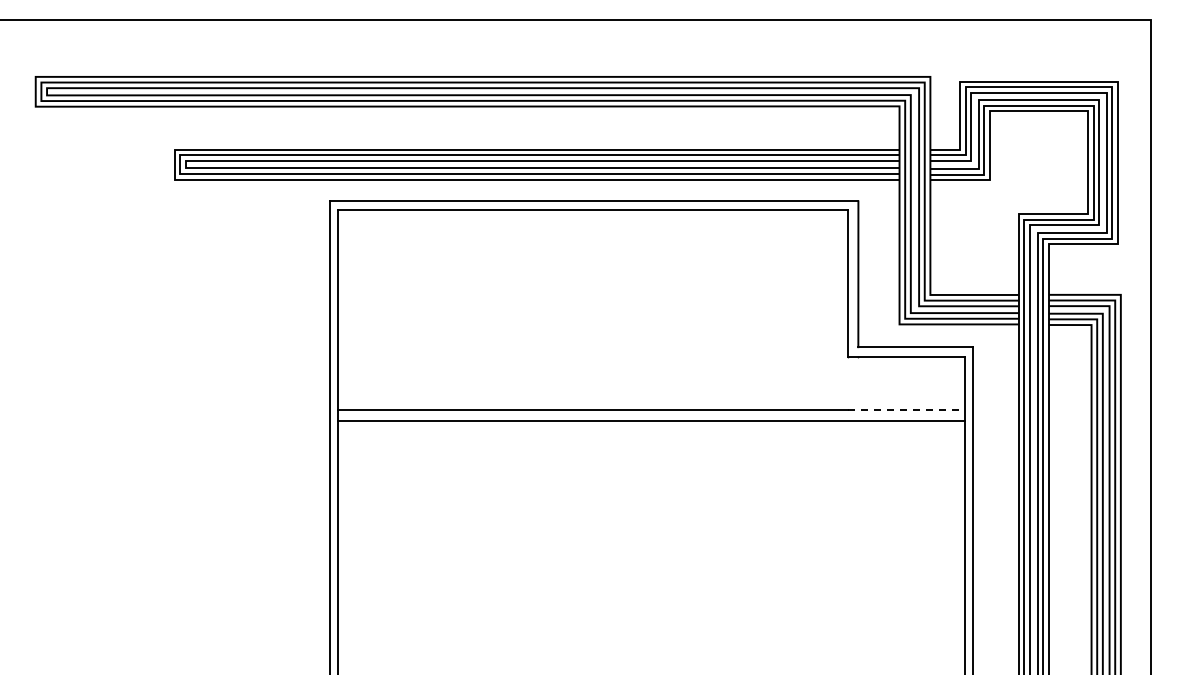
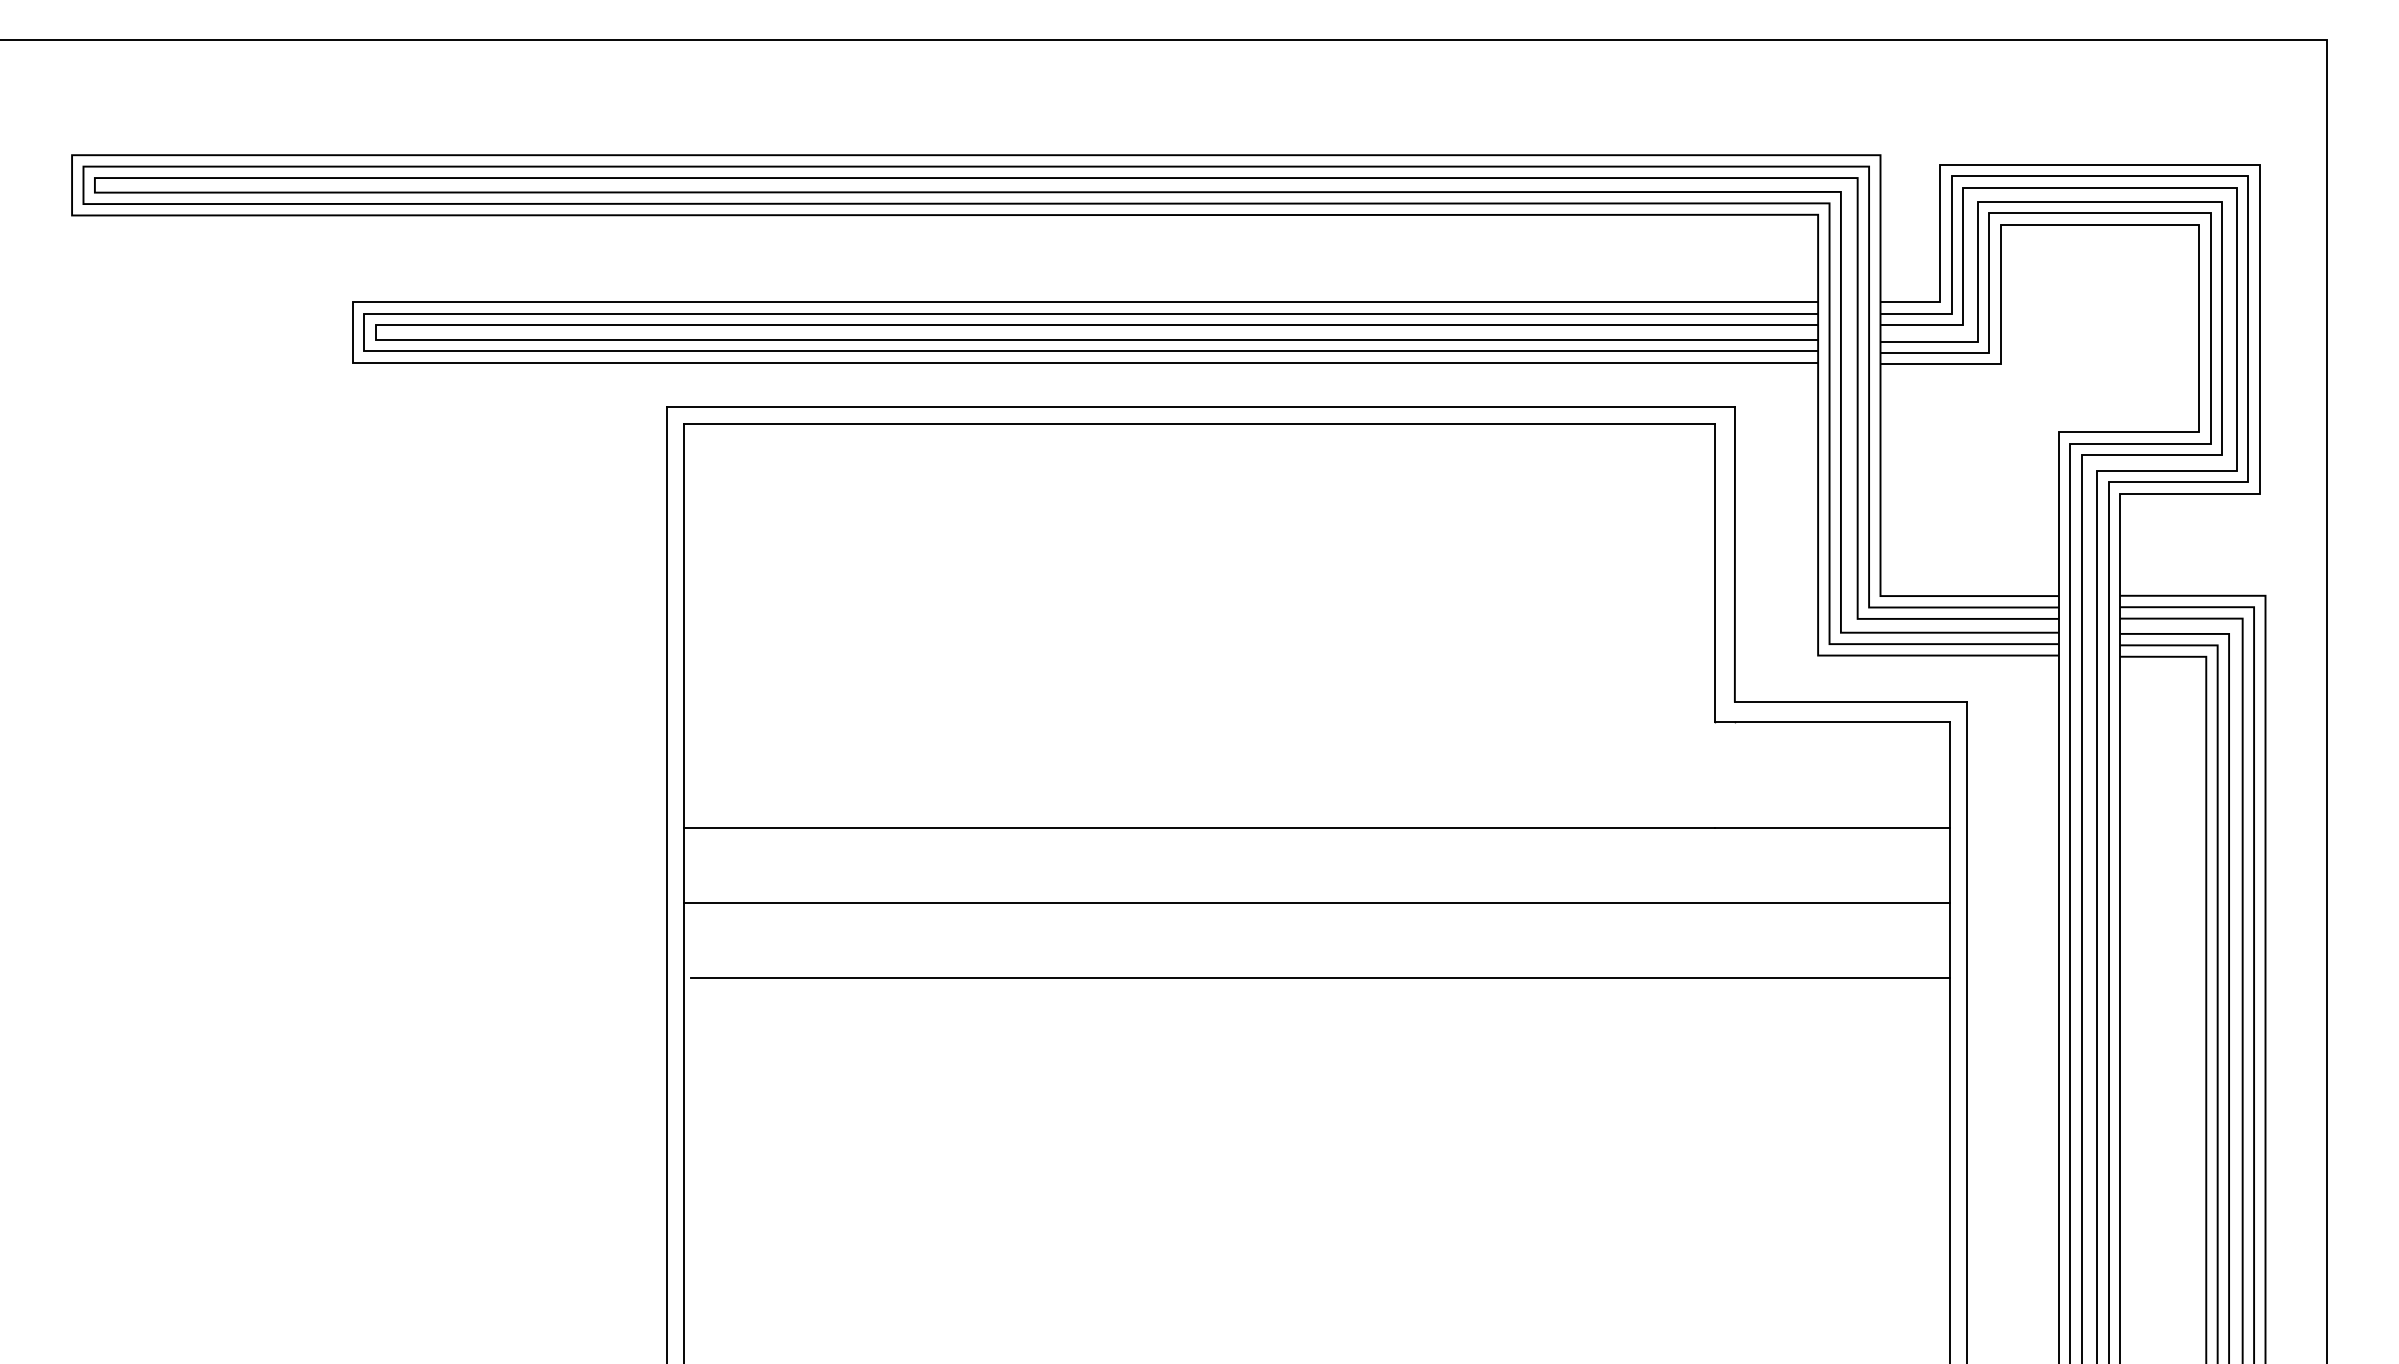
line: (907, 409) -> (1834, 827), dashed -> solid
line: (651, 420) -> (1316, 902), moved
line: (652, 484) -> (1318, 979), added

